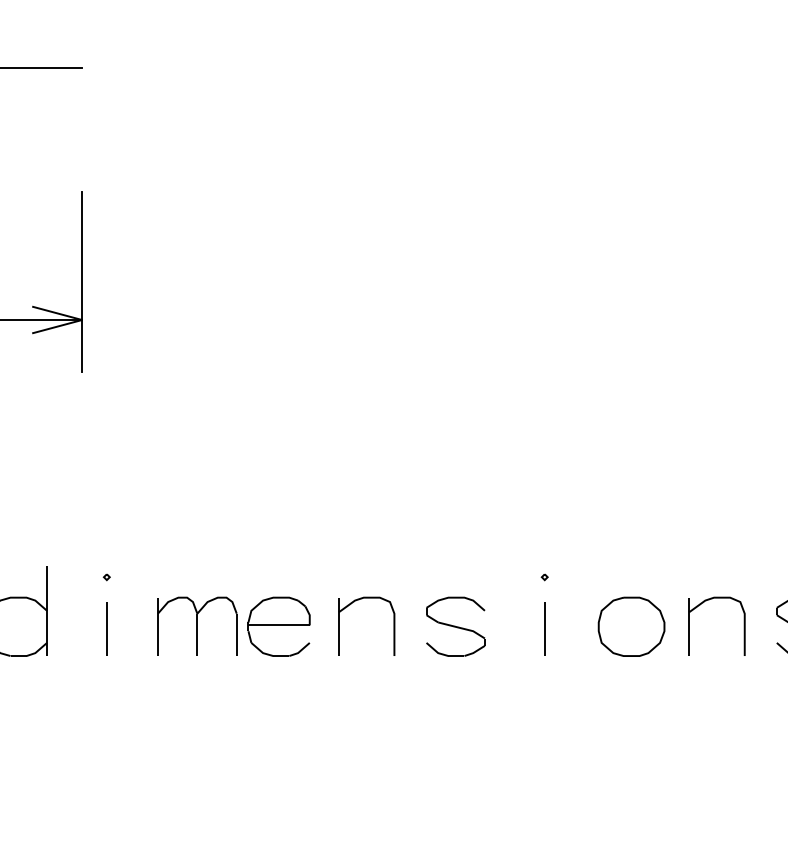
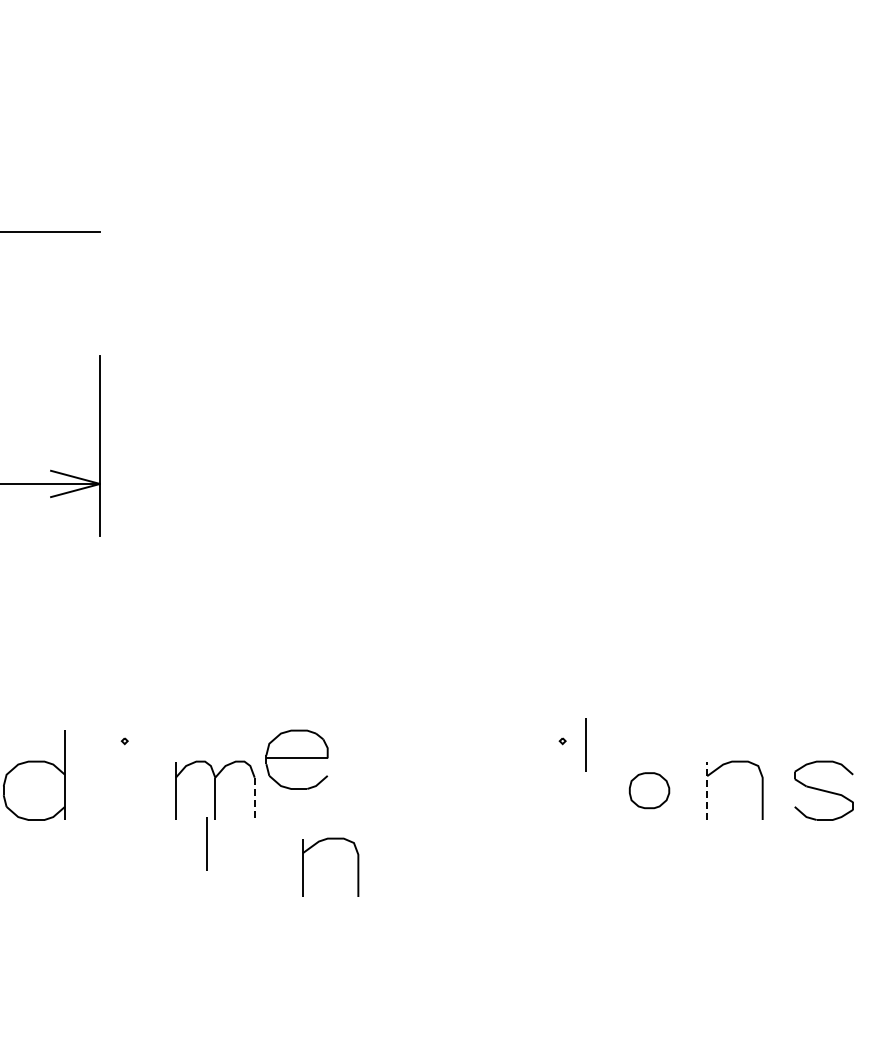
part: (351, 604) -> (315, 845), moved
part: (278, 626) -> (296, 759), moved
part: (455, 626) -> (473, 790), removed
part: (631, 626) -> (649, 790), size x0.6
line: (689, 626) -> (707, 790), solid -> dashed
line: (106, 628) -> (206, 843), moved
line: (544, 628) -> (585, 744), moved
line: (236, 635) -> (254, 799), solid -> dashed

